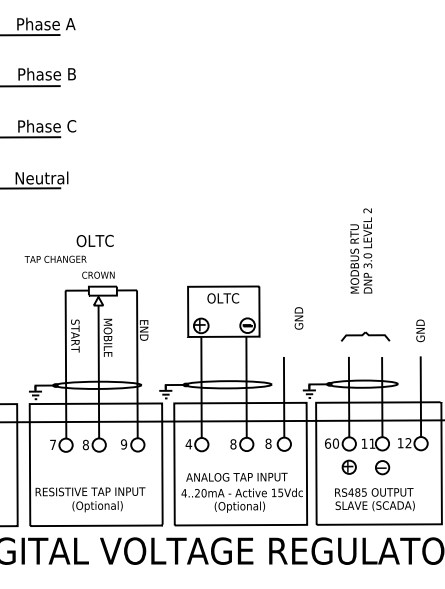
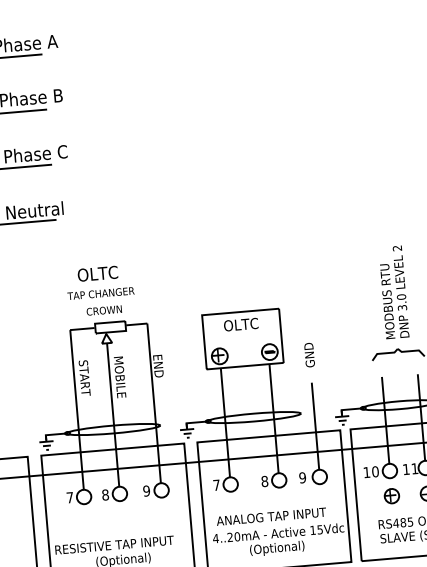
text: (361, 250) -> (394, 291), moved
text: (55, 258) -> (100, 292), moved
text: (298, 318) -> (309, 355), moved
text: (268, 443) -> (302, 477), 8 -> 9
text: (328, 443) -> (367, 472), 60 -> 10
text: (188, 444) -> (216, 485), 4 -> 7

